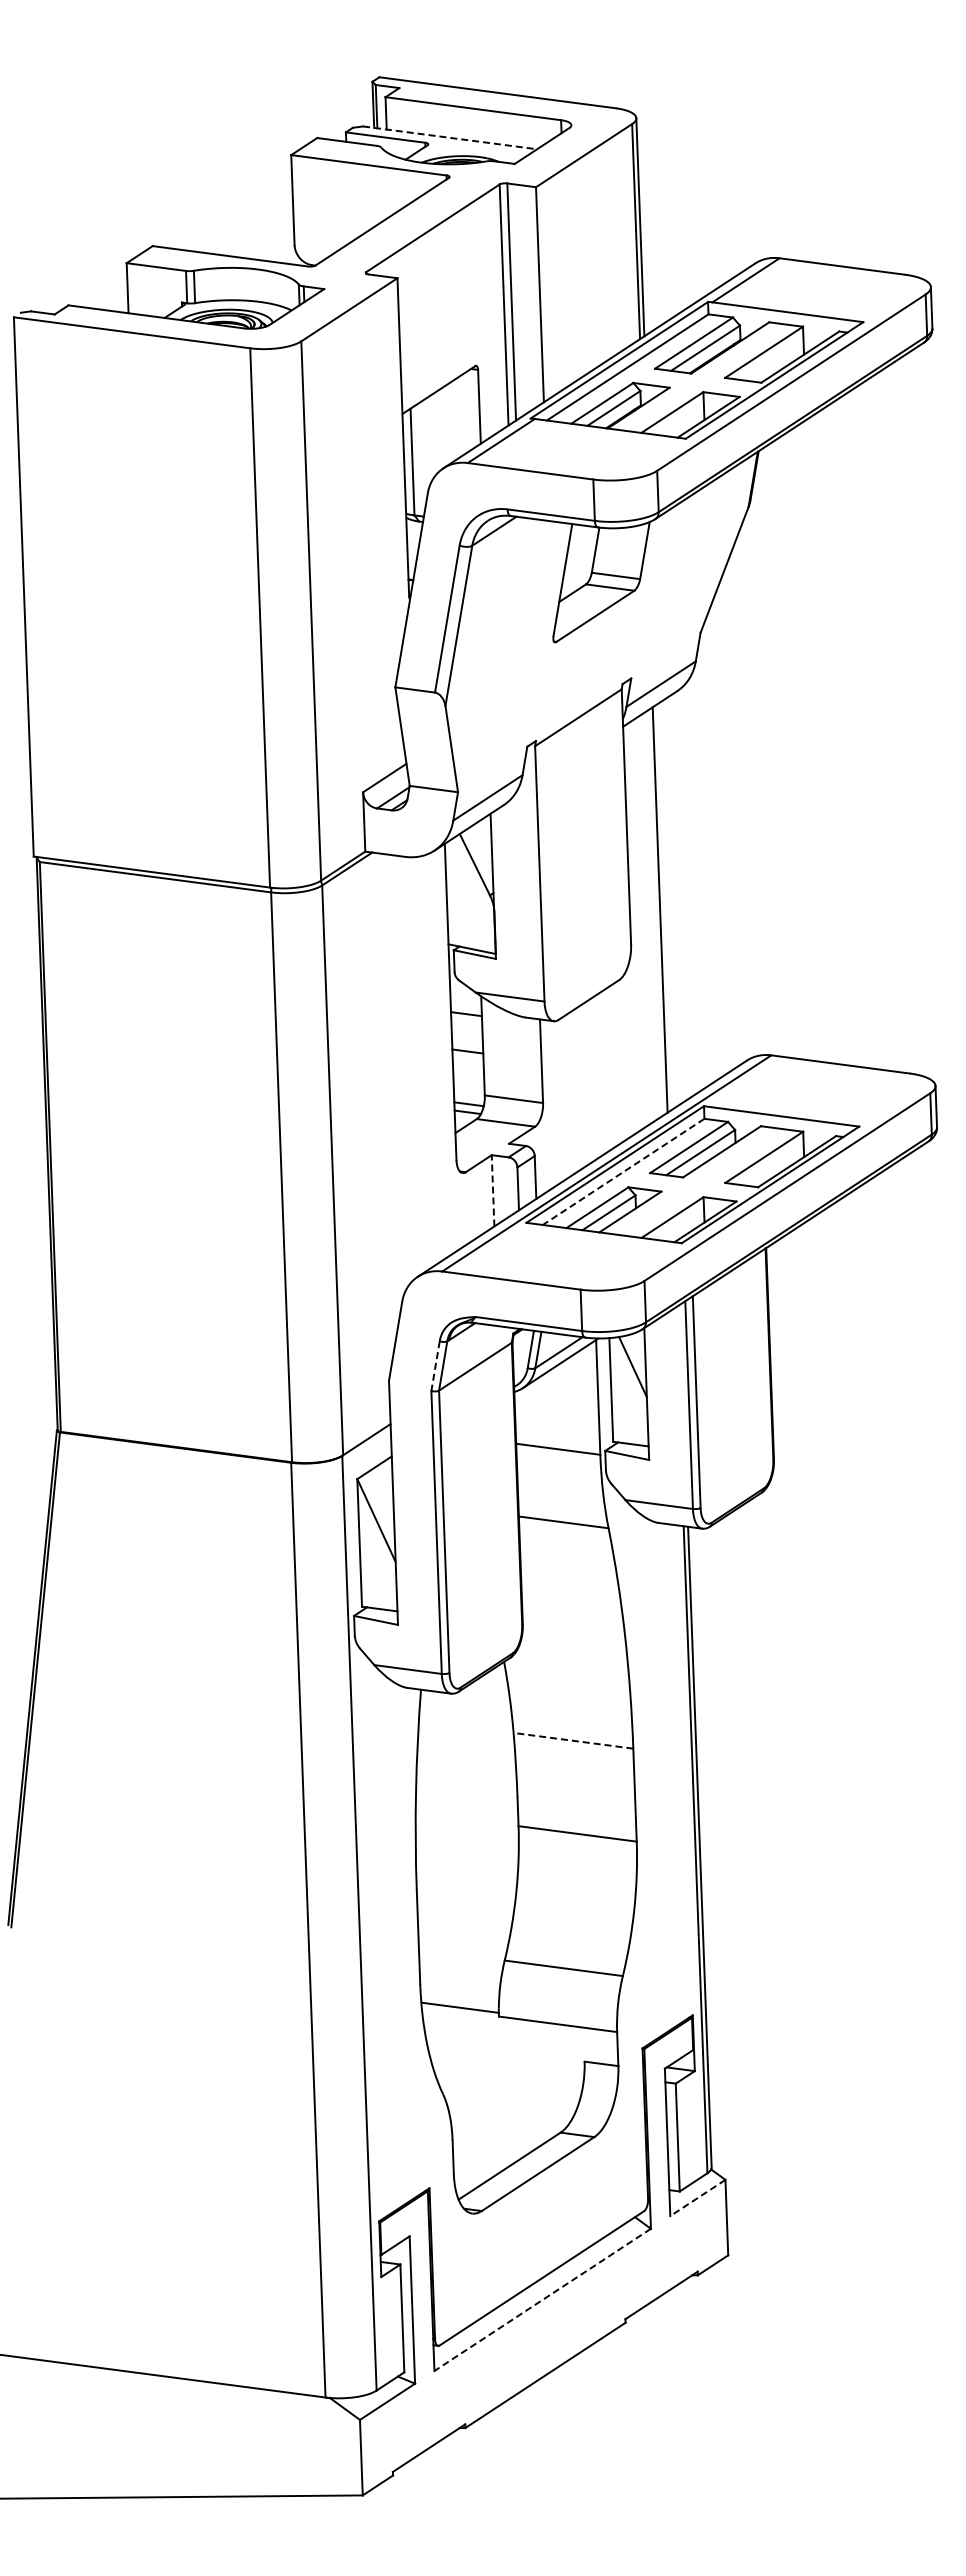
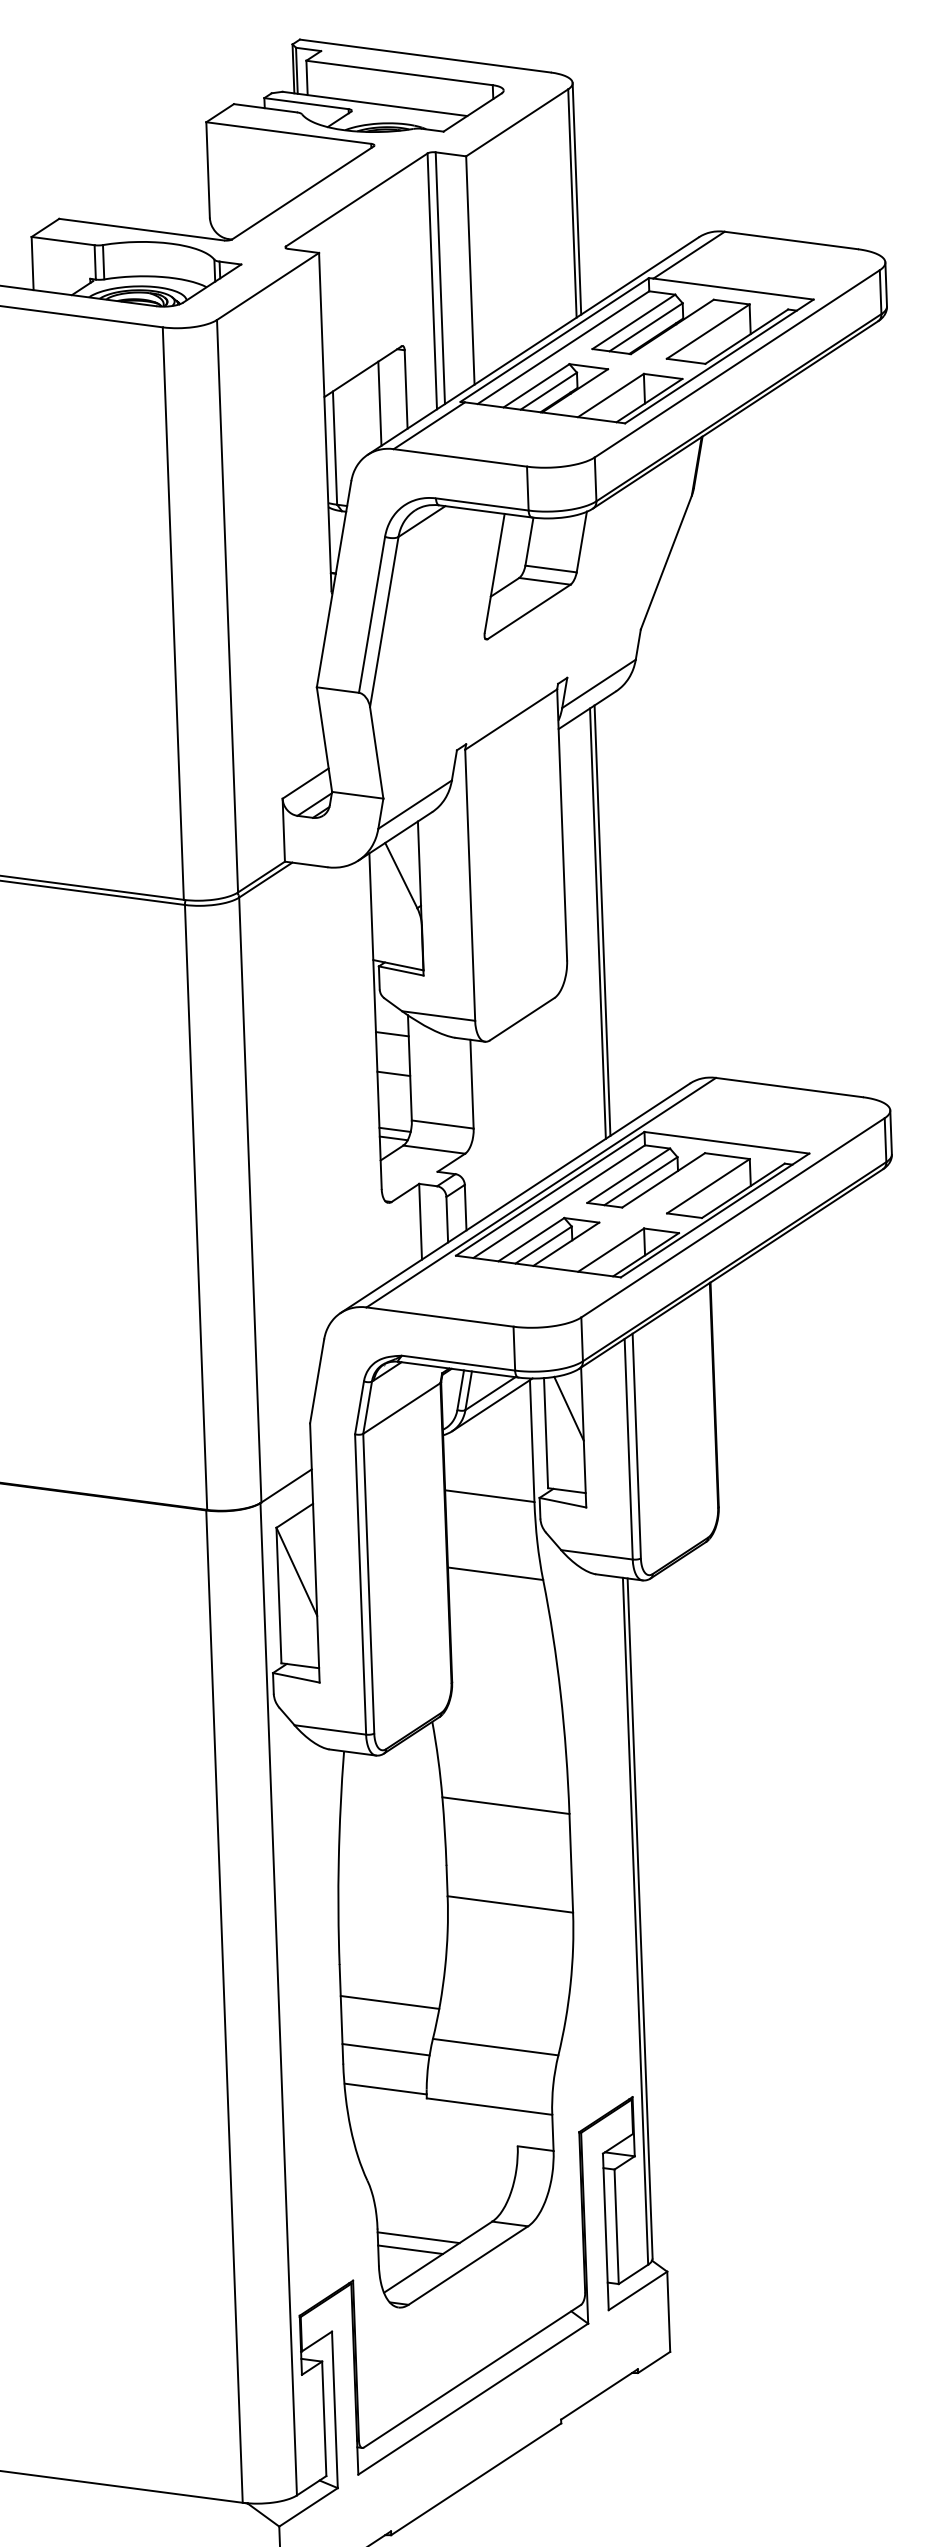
line: (450, 137) -> (375, 103), dashed -> solid
line: (454, 419) -> (379, 402), added
line: (663, 906) -> (601, 919), added
line: (623, 1171) -> (559, 1201), dashed -> solid
line: (493, 1190) -> (421, 1221), dashed -> solid
line: (435, 1366) -> (359, 1408), dashed -> solid
line: (572, 1740) -> (504, 1805), dashed -> solid
line: (463, 1926) -> (389, 2002), added
line: (460, 1970) -> (385, 2049), added
line: (490, 2147) -> (417, 2237), added
line: (483, 2159) -> (410, 2250), added
line: (697, 2197) -> (637, 2290), dashed -> solid
line: (542, 2299) -> (473, 2398), dashed -> solid

